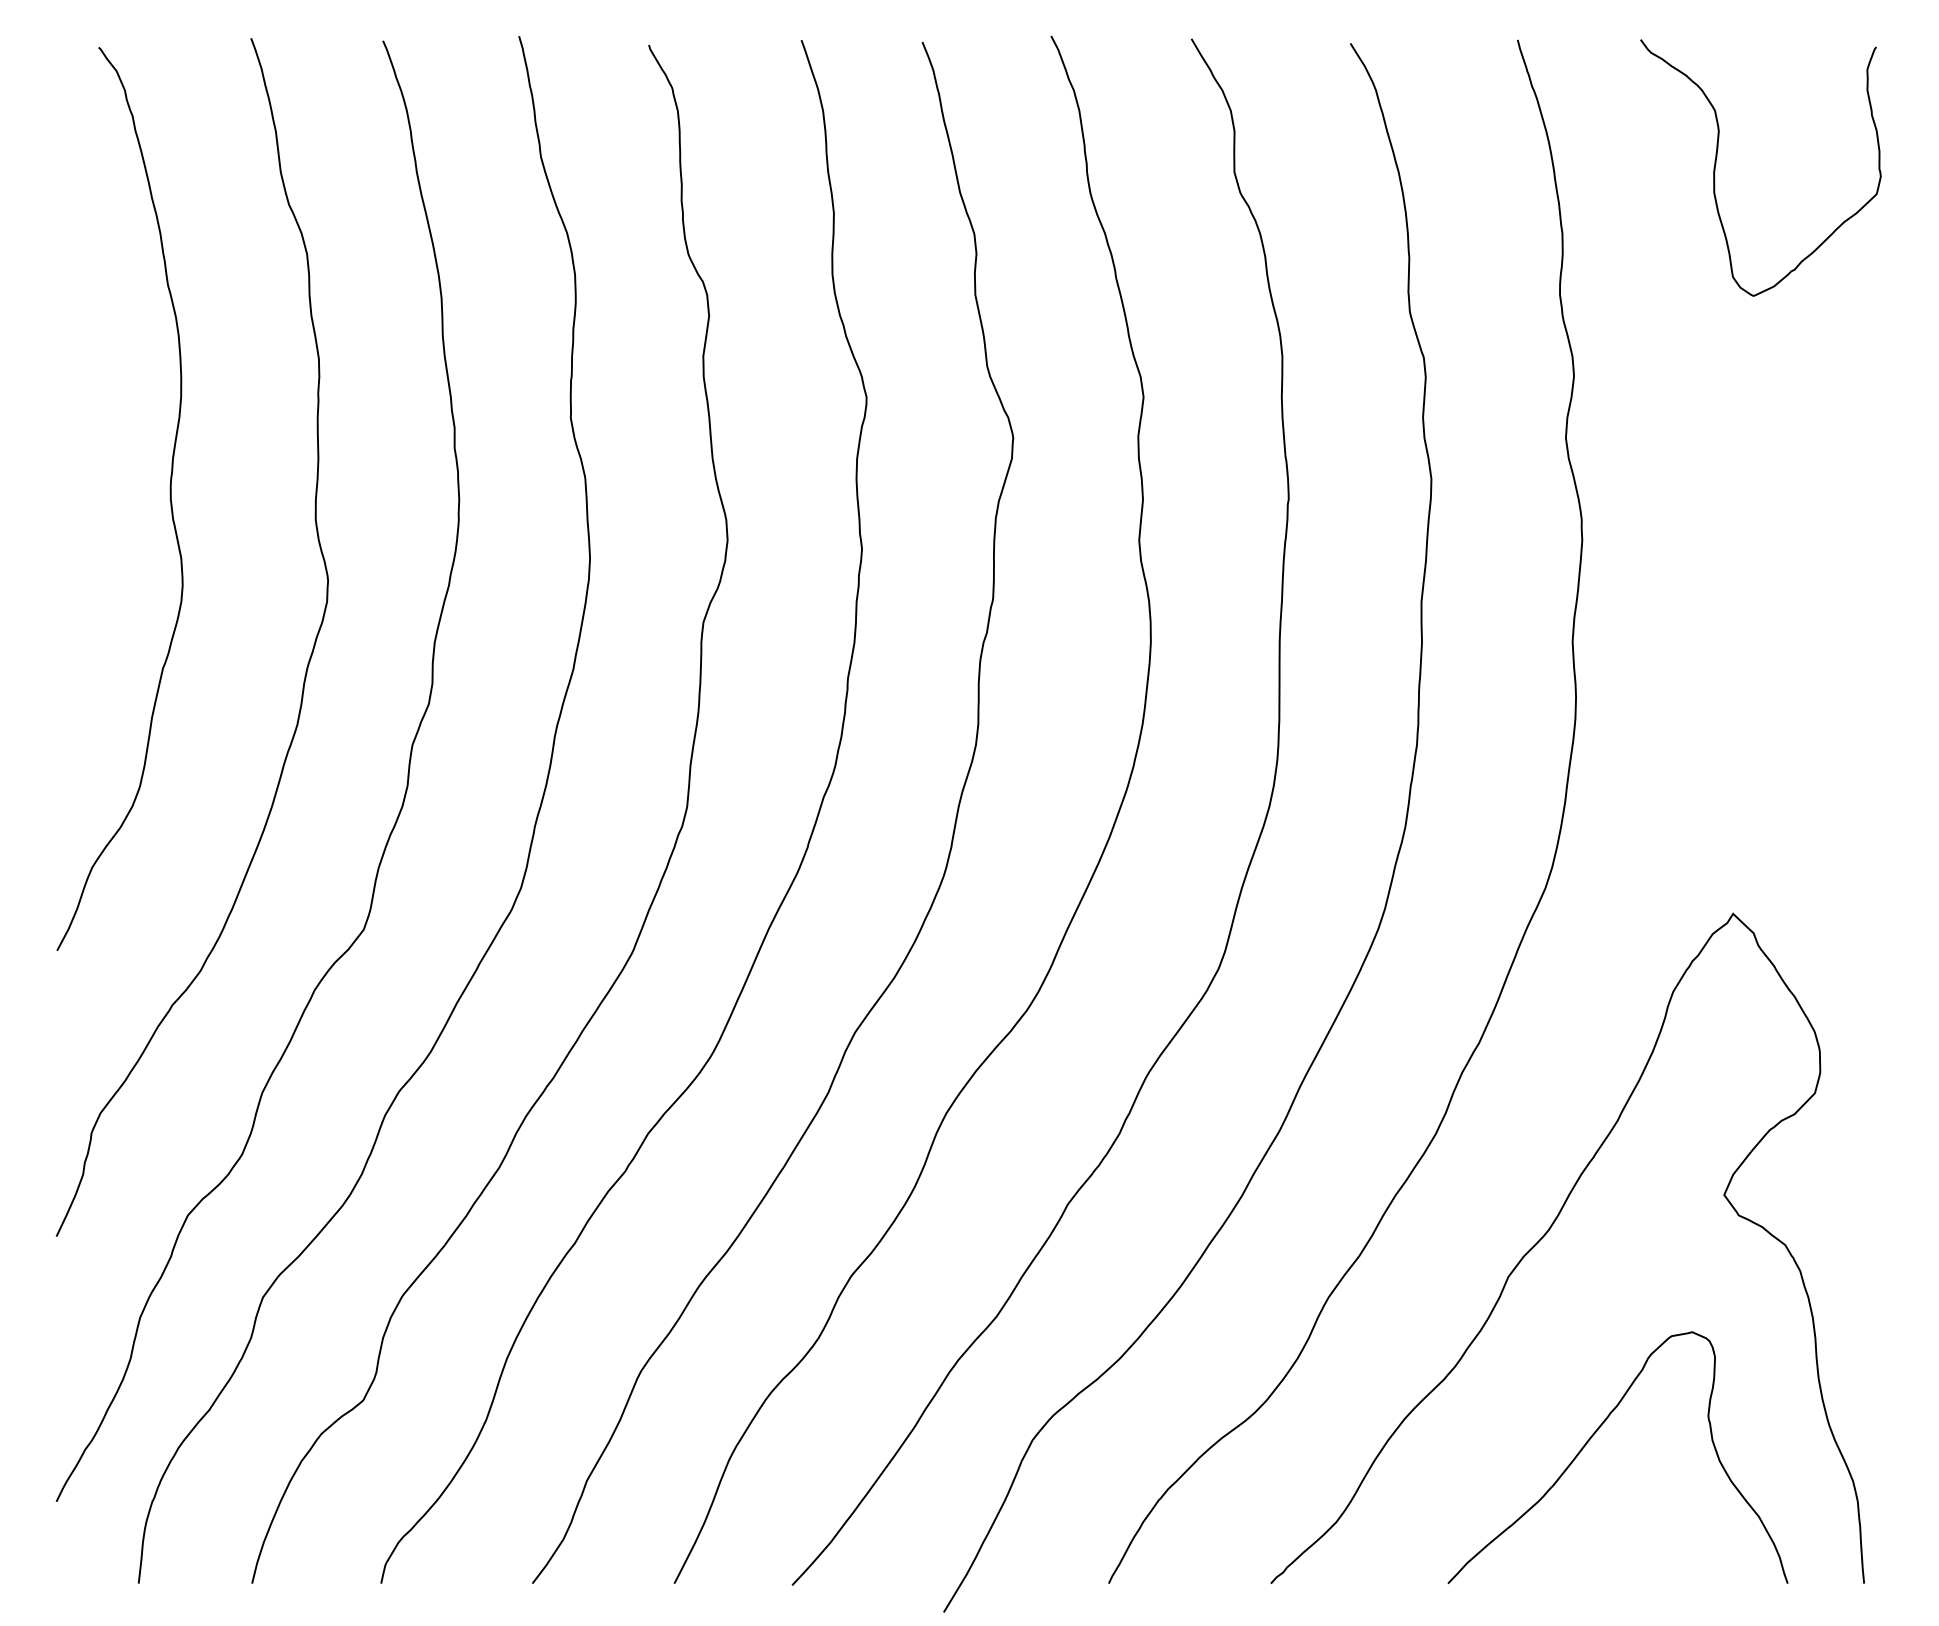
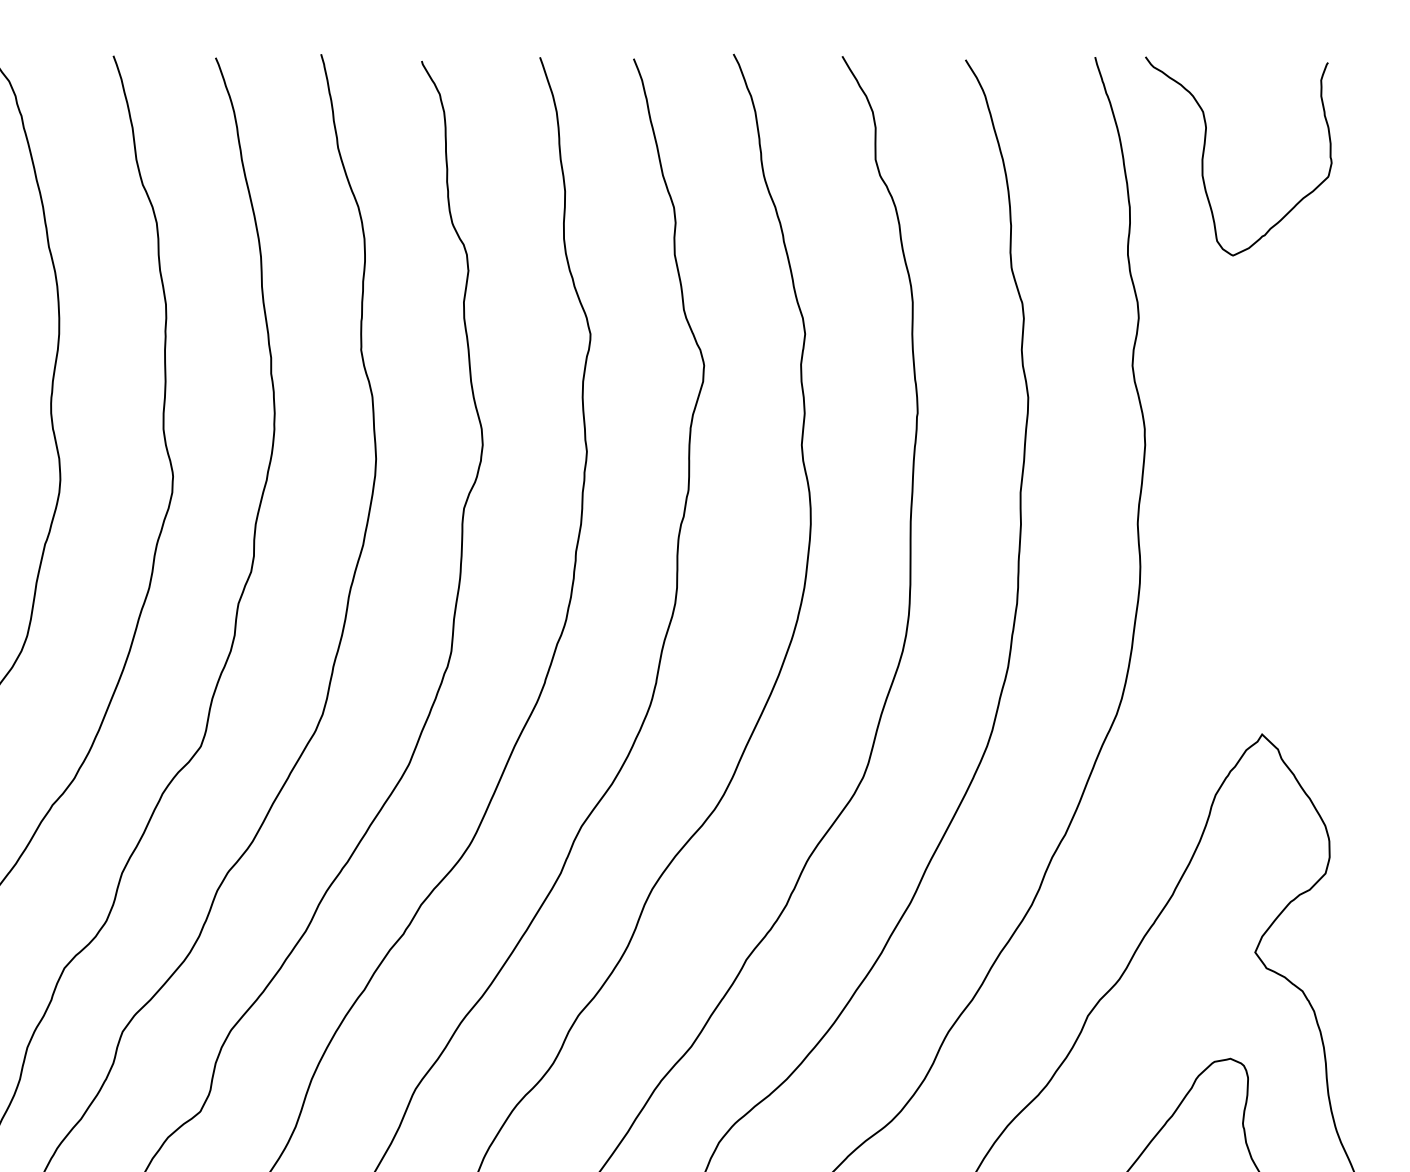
curve: (1716, 164) -> (1204, 153), moved

